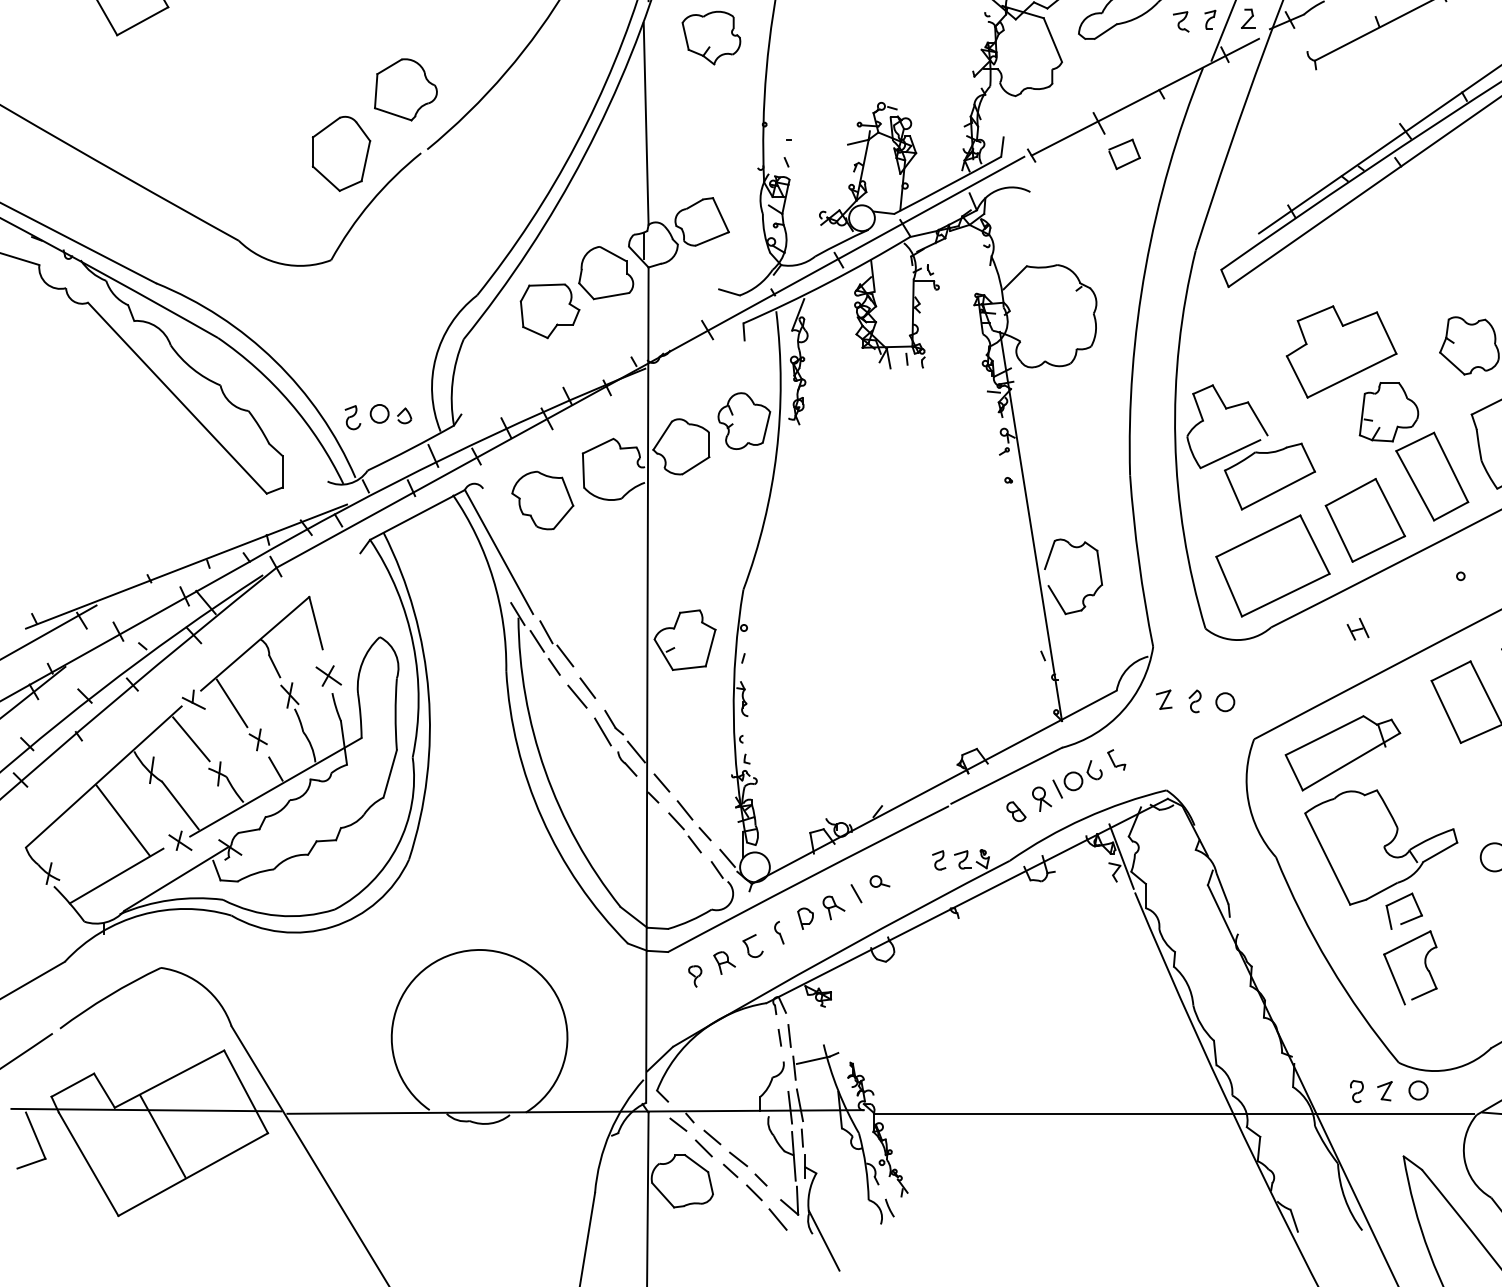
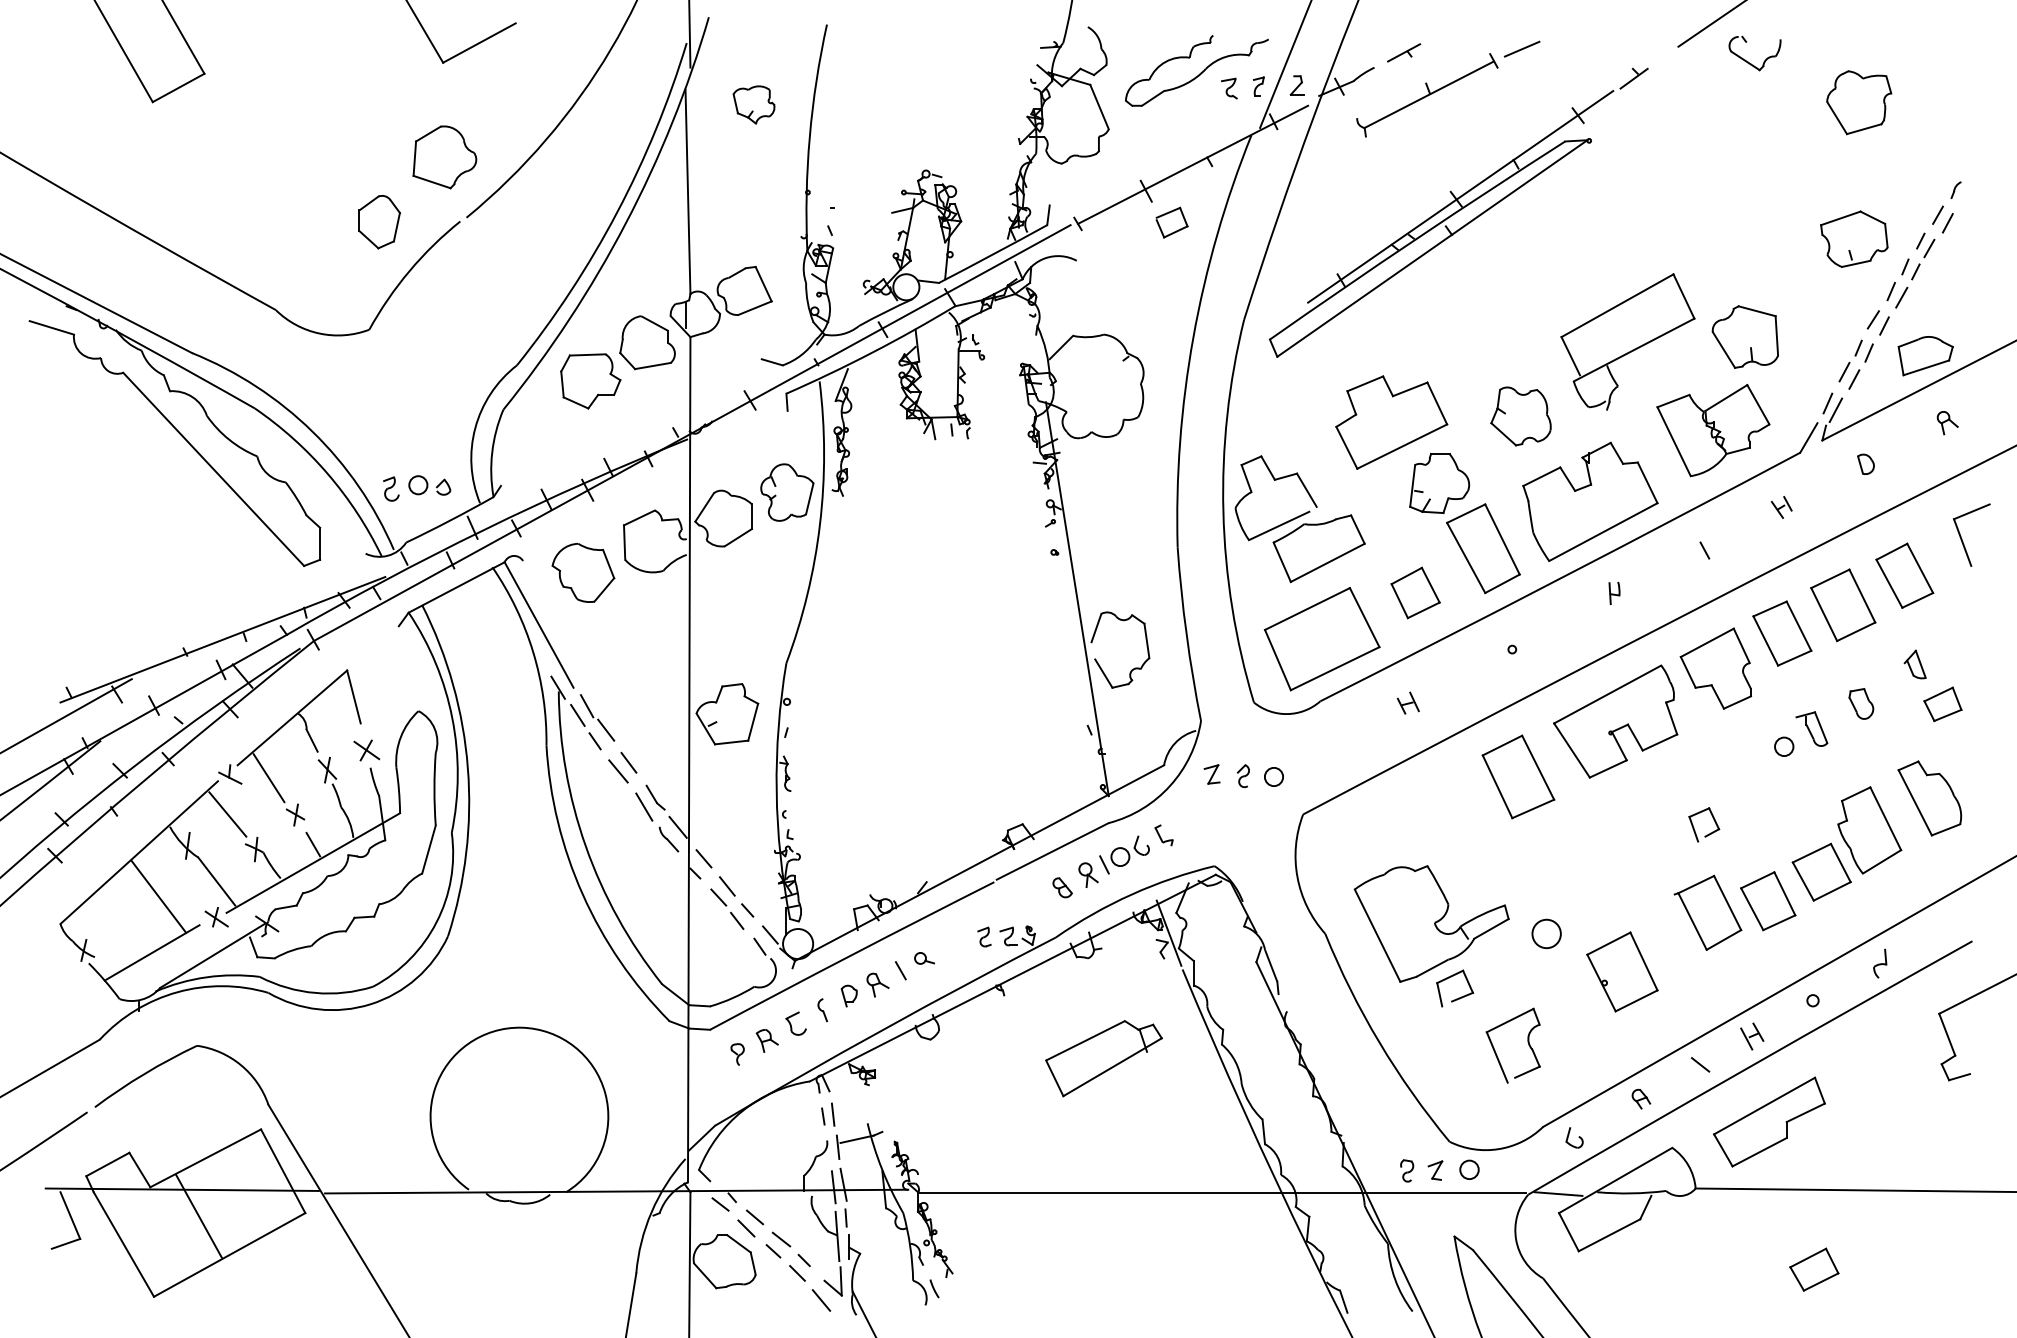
part: (710, 37) -> (753, 104), size x0.7
part: (341, 153) -> (379, 221), size x0.7
part: (1365, 519) -> (1415, 592), size x0.6
part: (1342, 753) -> (1103, 1058), moved
part: (1424, 964) -> (1527, 1042), moved

